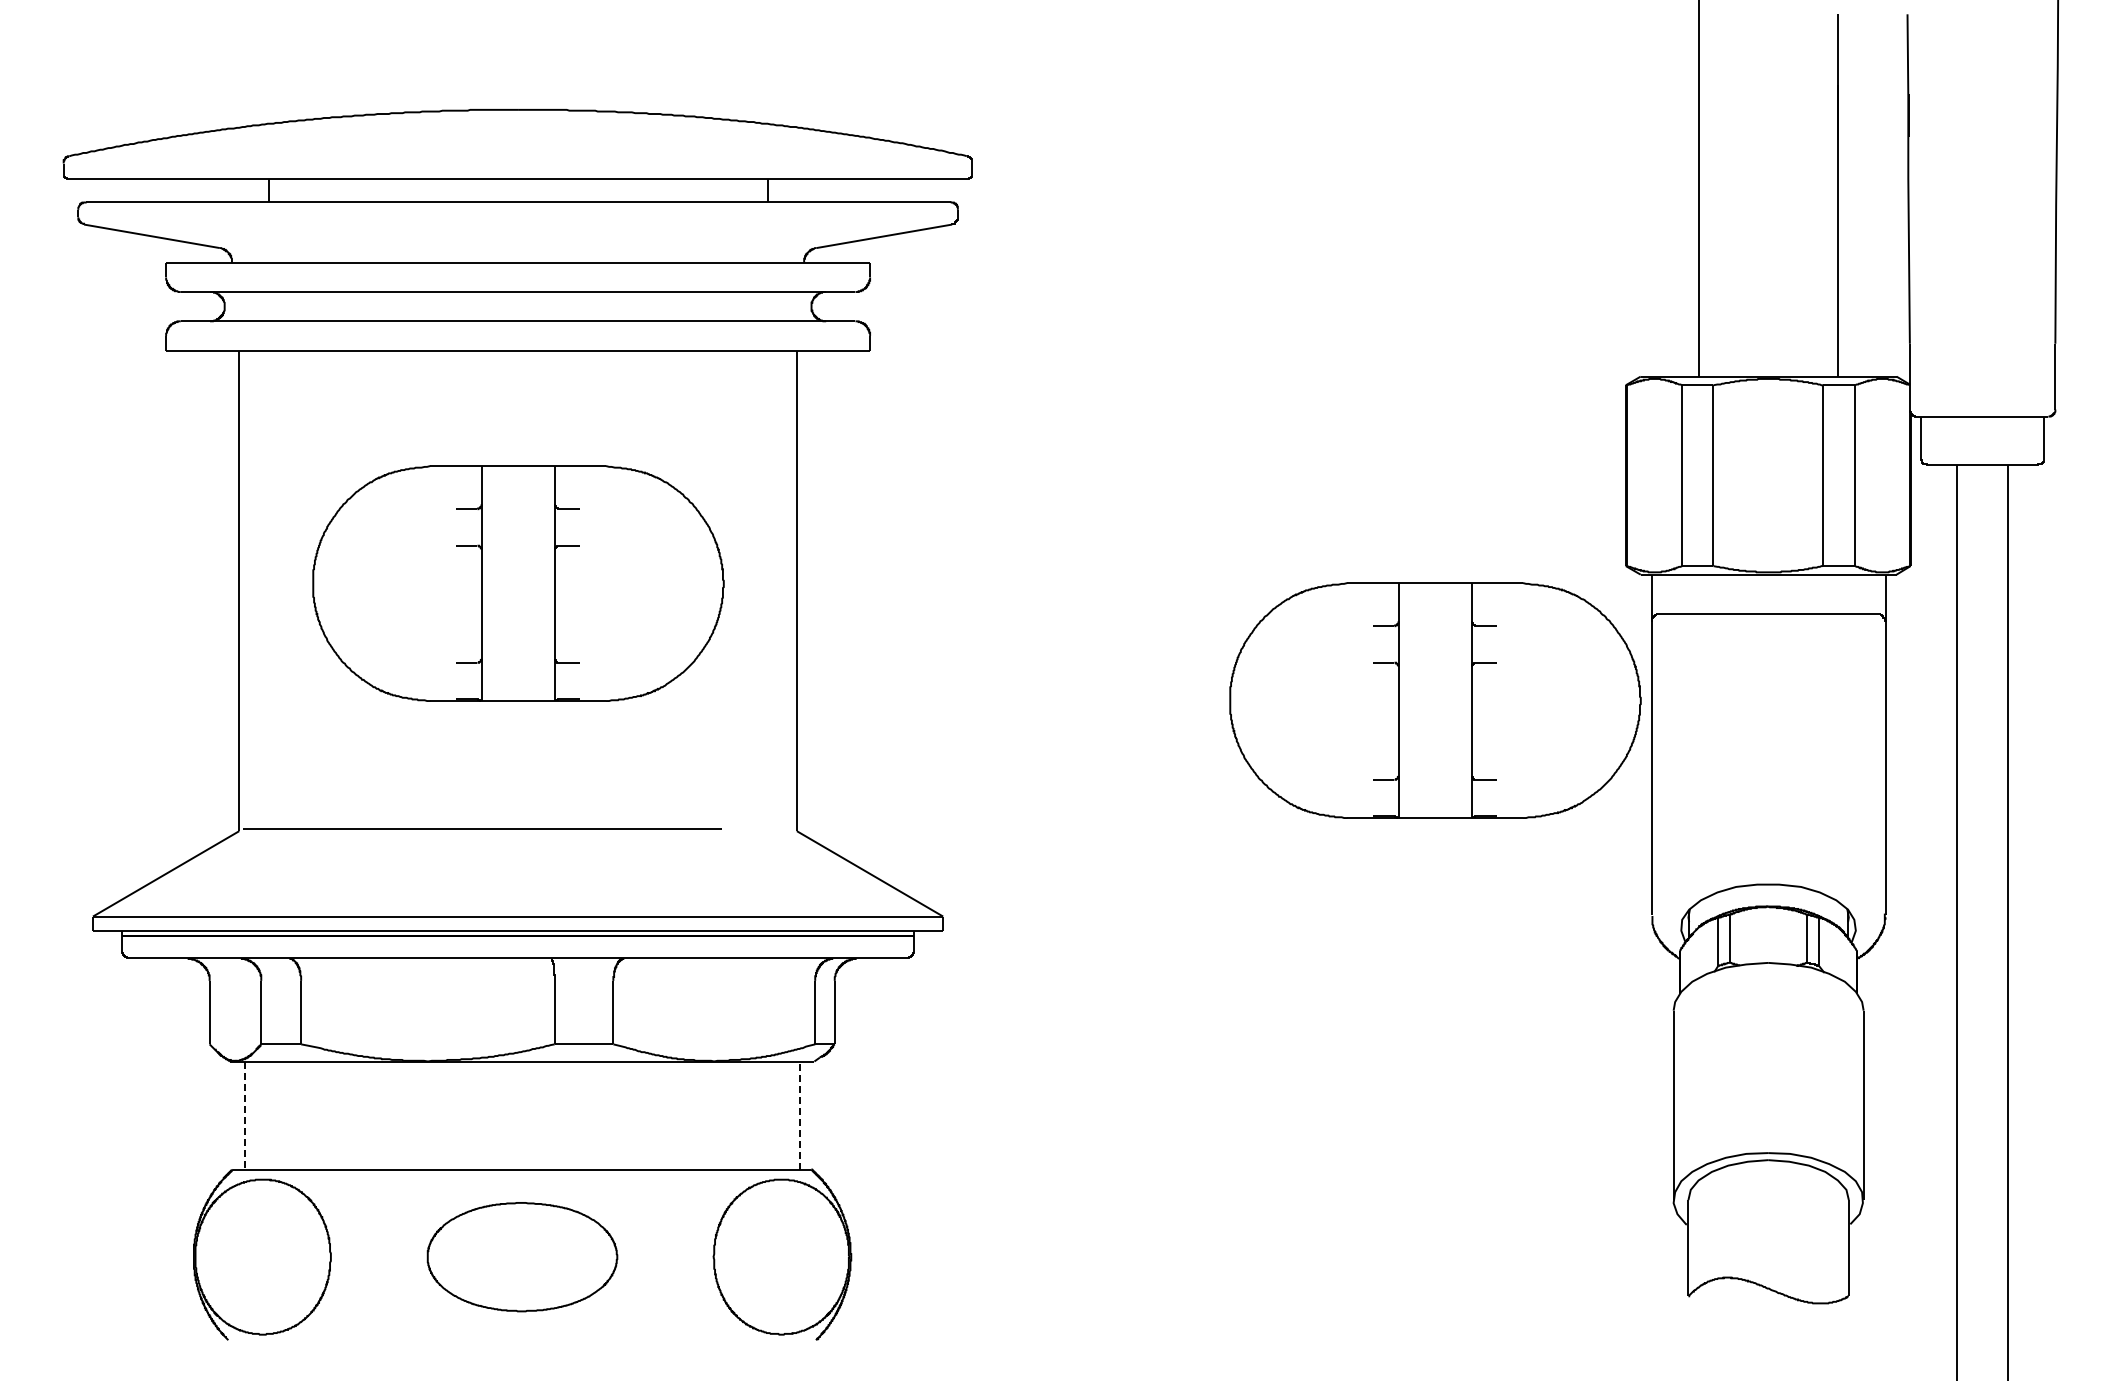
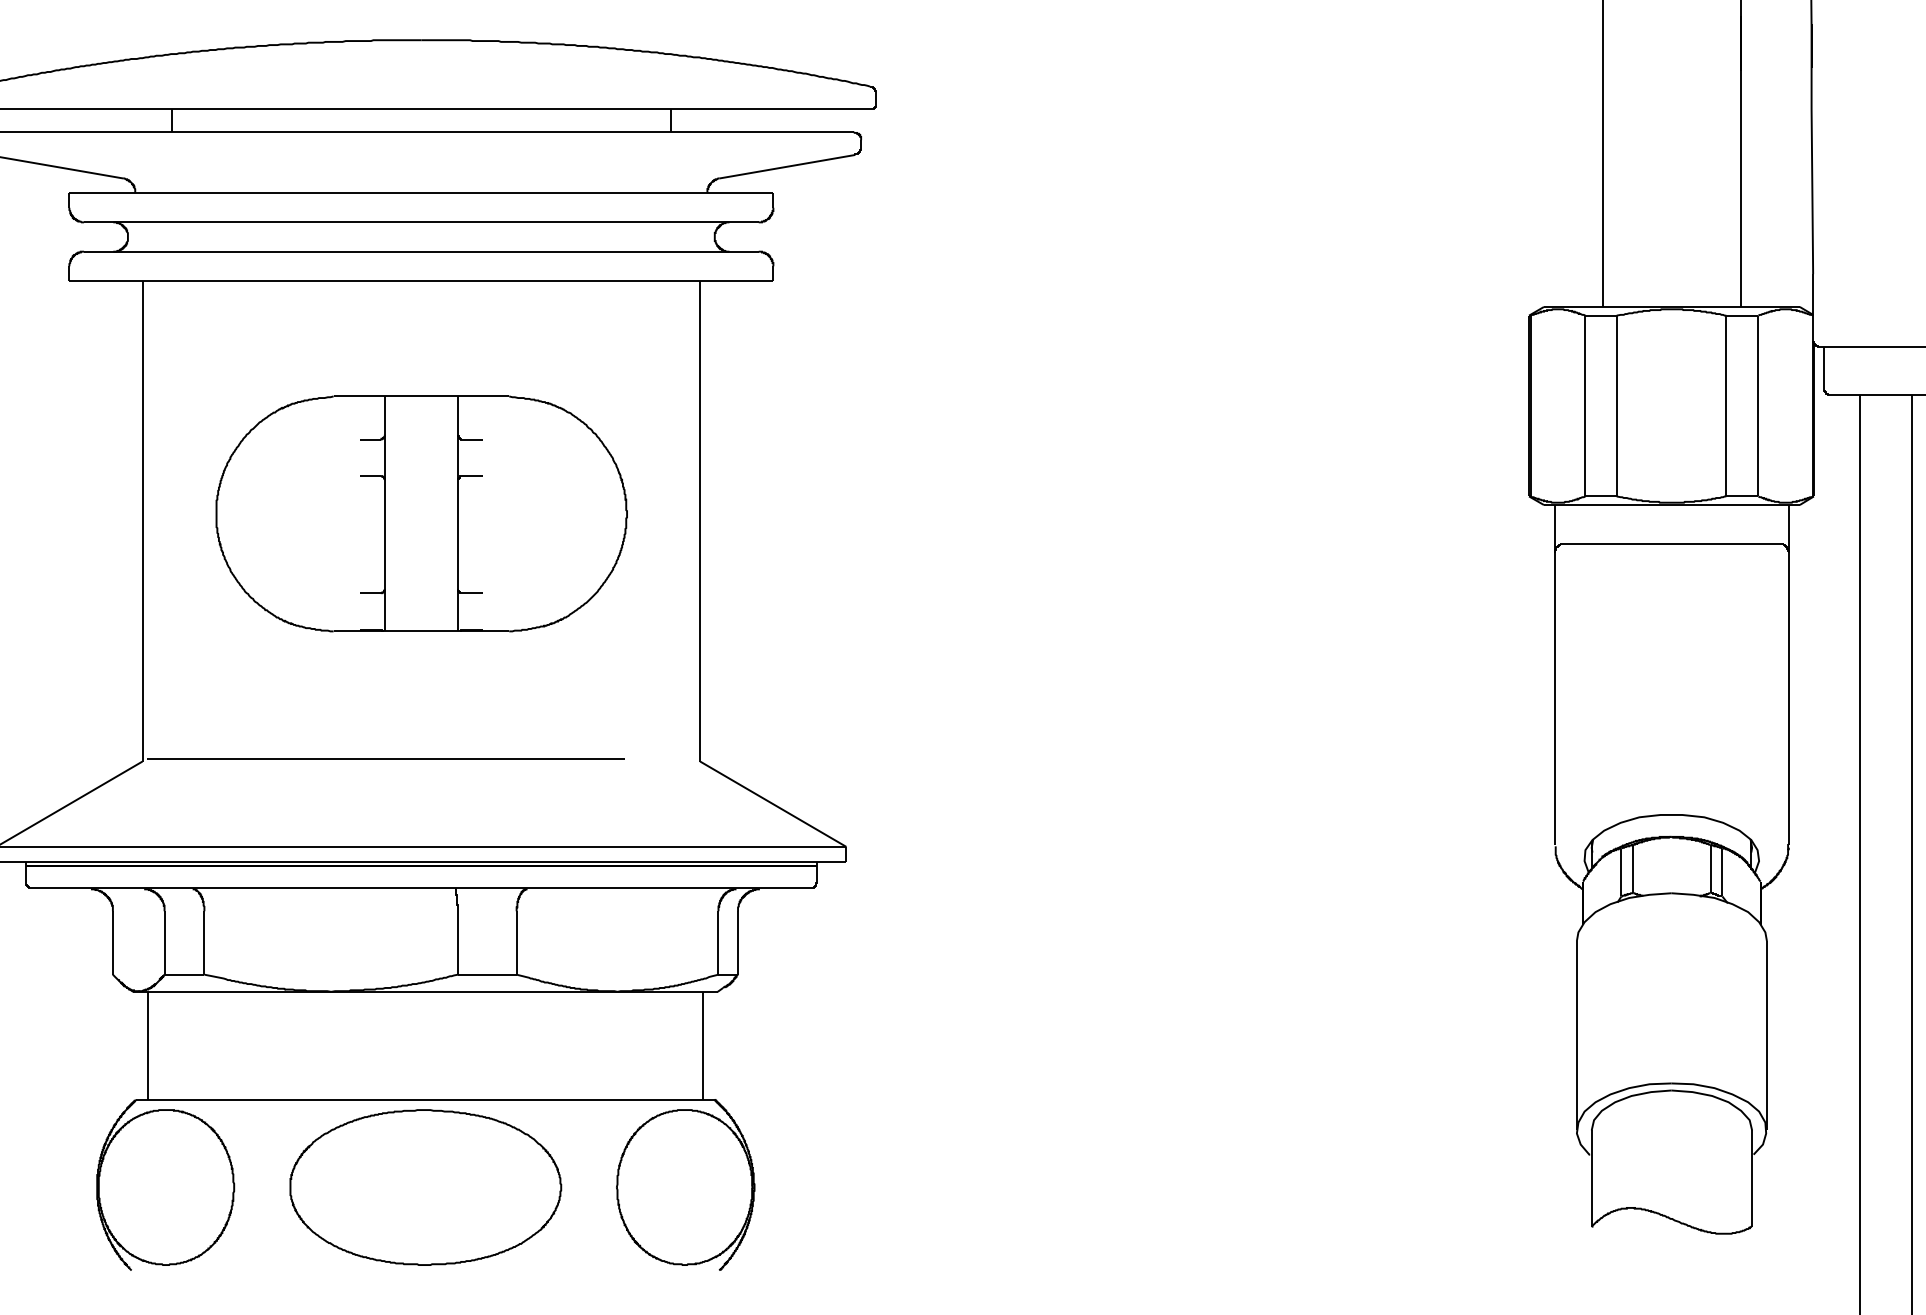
part: (1435, 700) -> (1338, 630), removed
line: (799, 1115) -> (702, 1045), dashed -> solid
line: (244, 1116) -> (147, 1046), dashed -> solid
part: (522, 1256) -> (425, 1186), size x1.43

